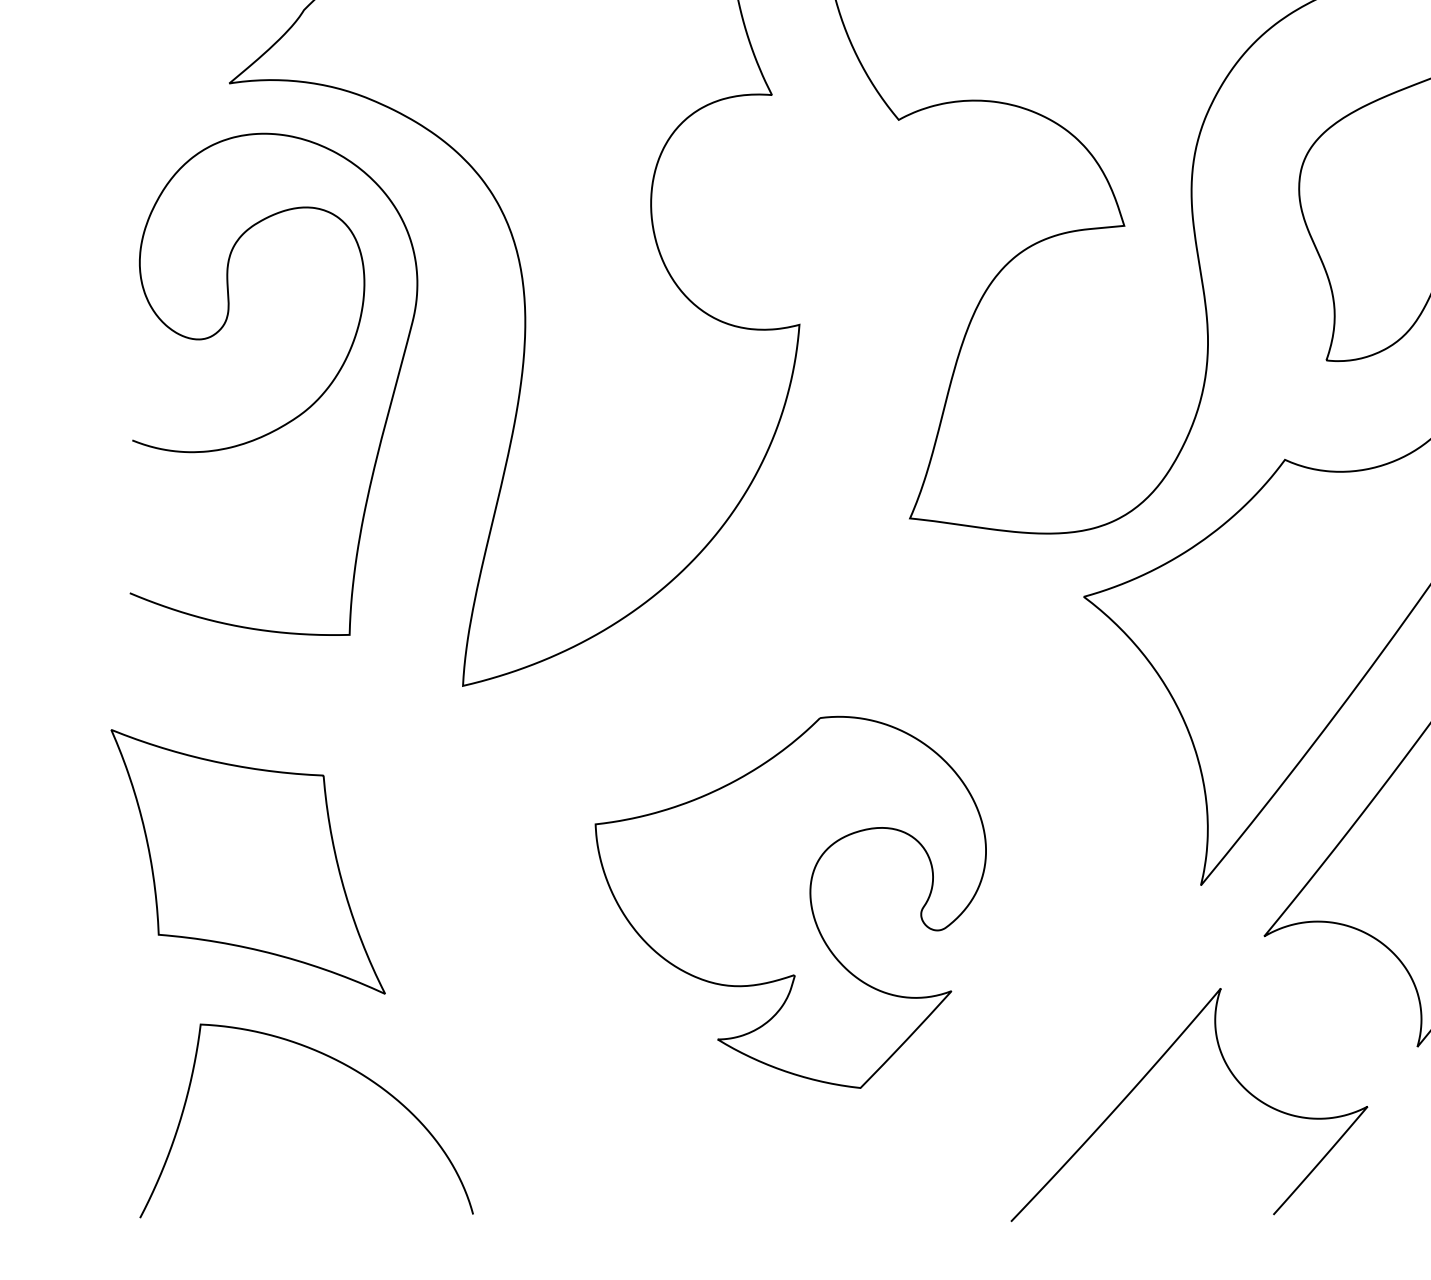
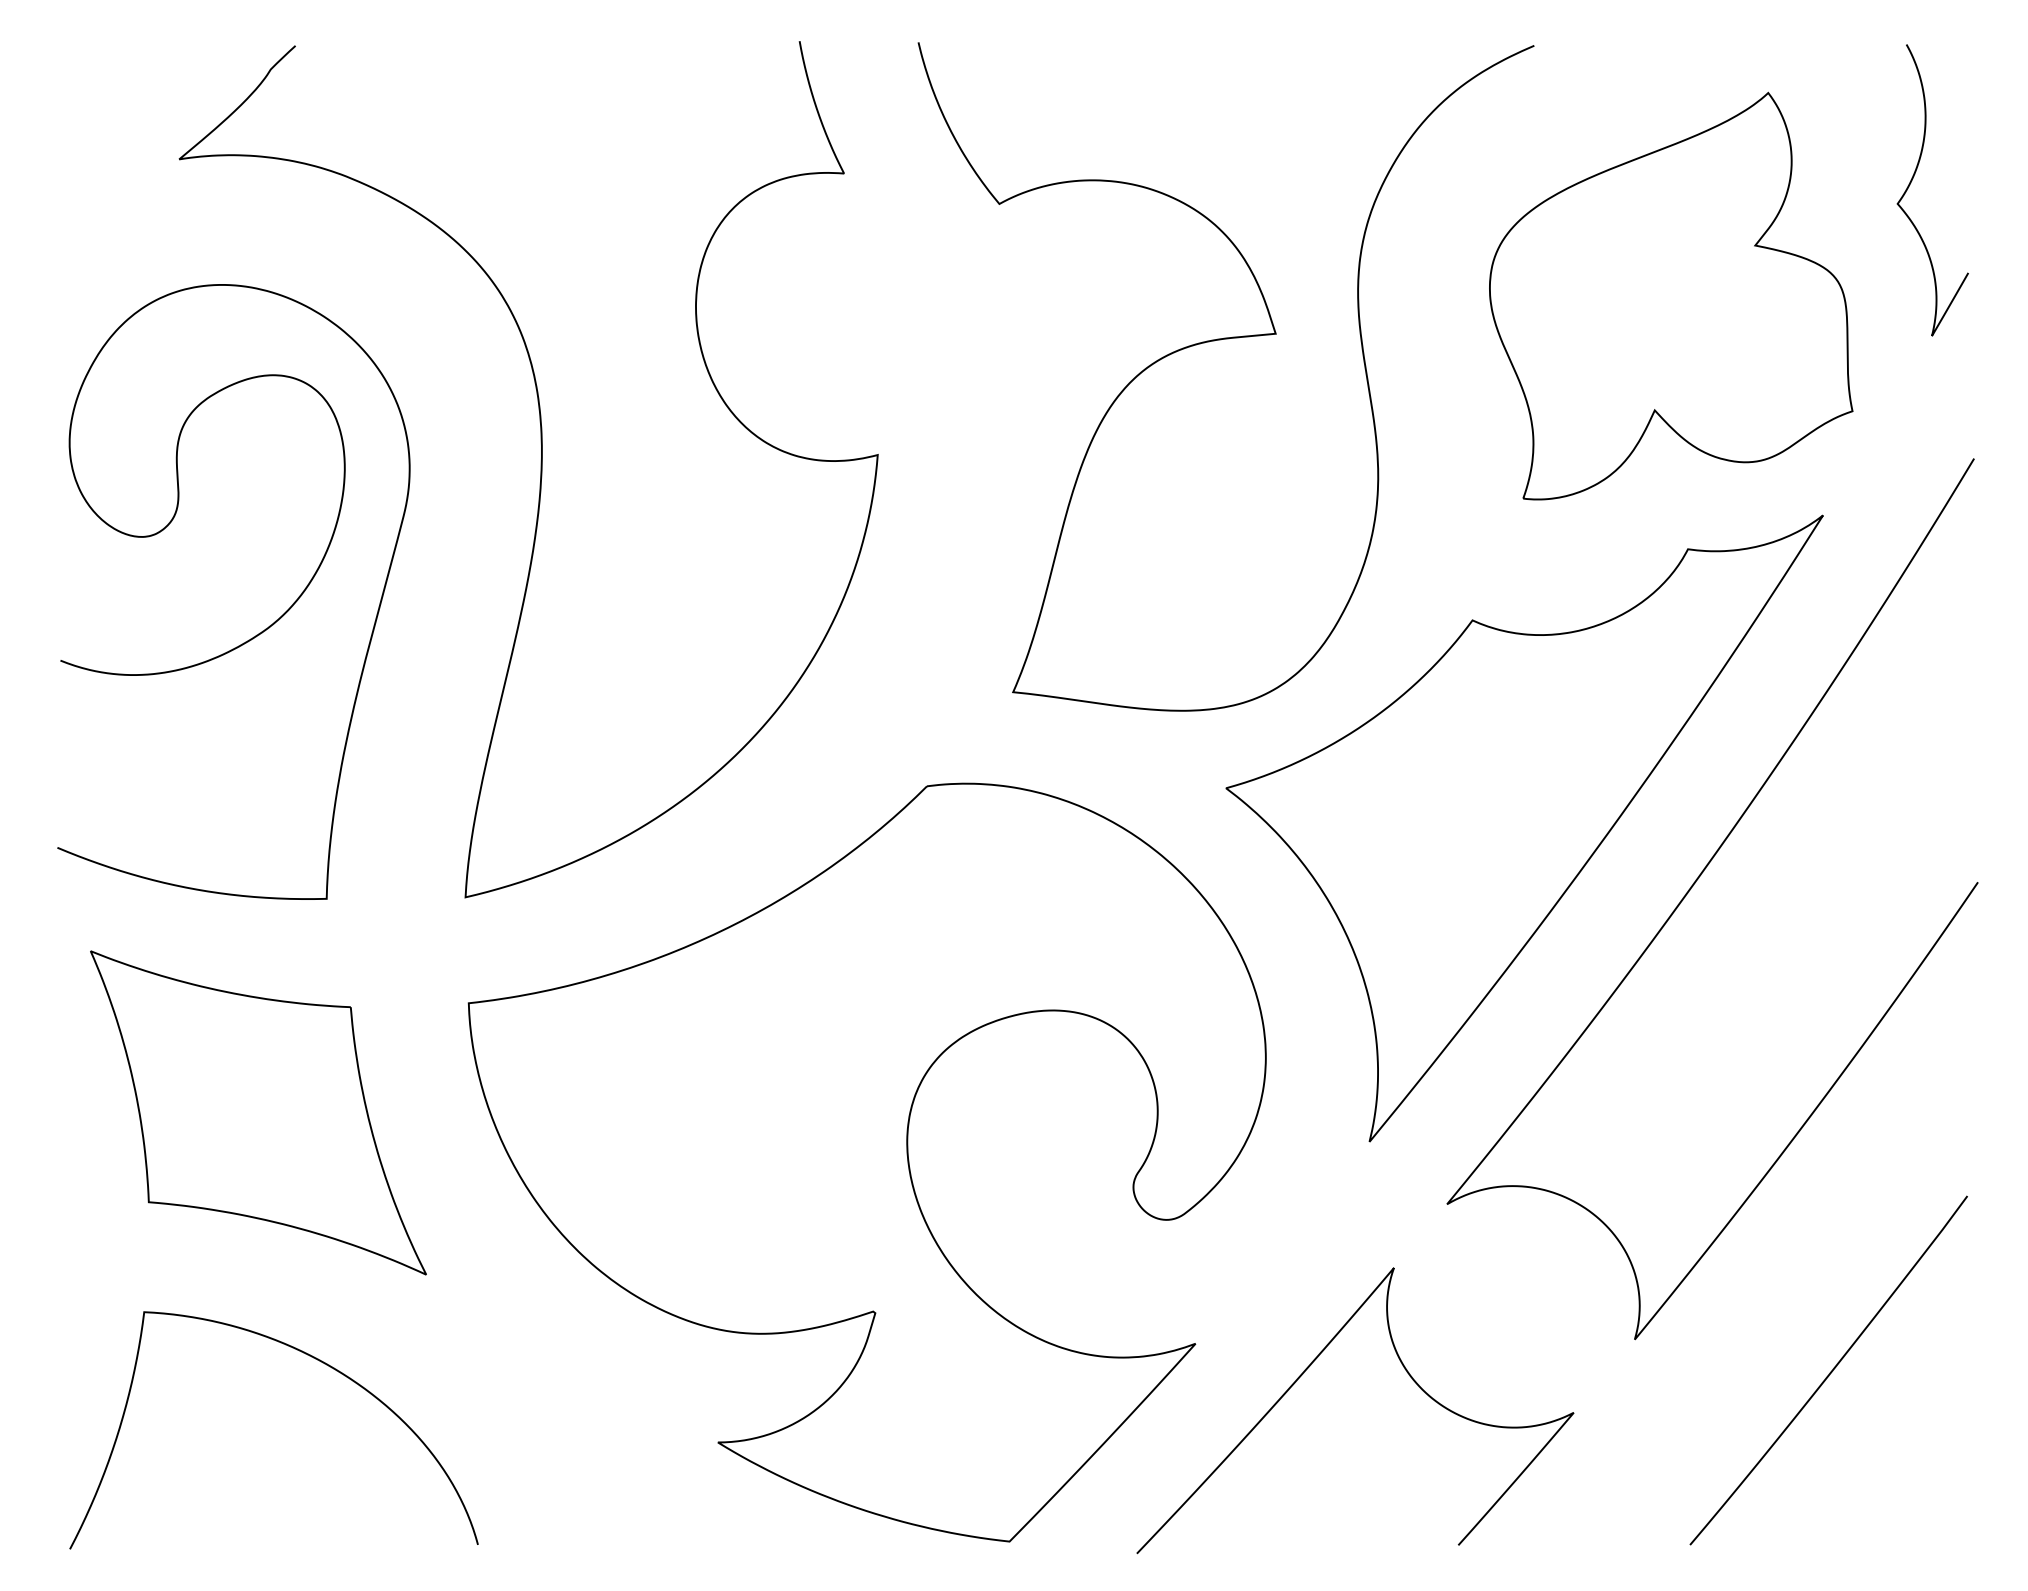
curve: (297, 415) -> (262, 630), moved
part: (248, 861) -> (258, 1112), moved
part: (790, 902) -> (866, 1162), size x1.67

